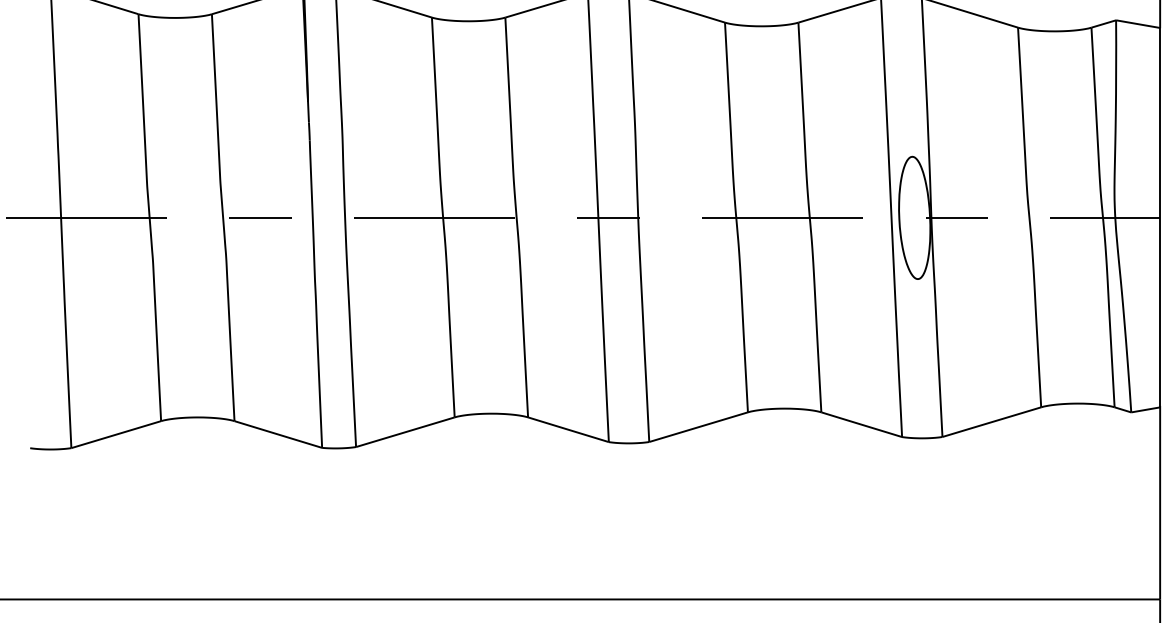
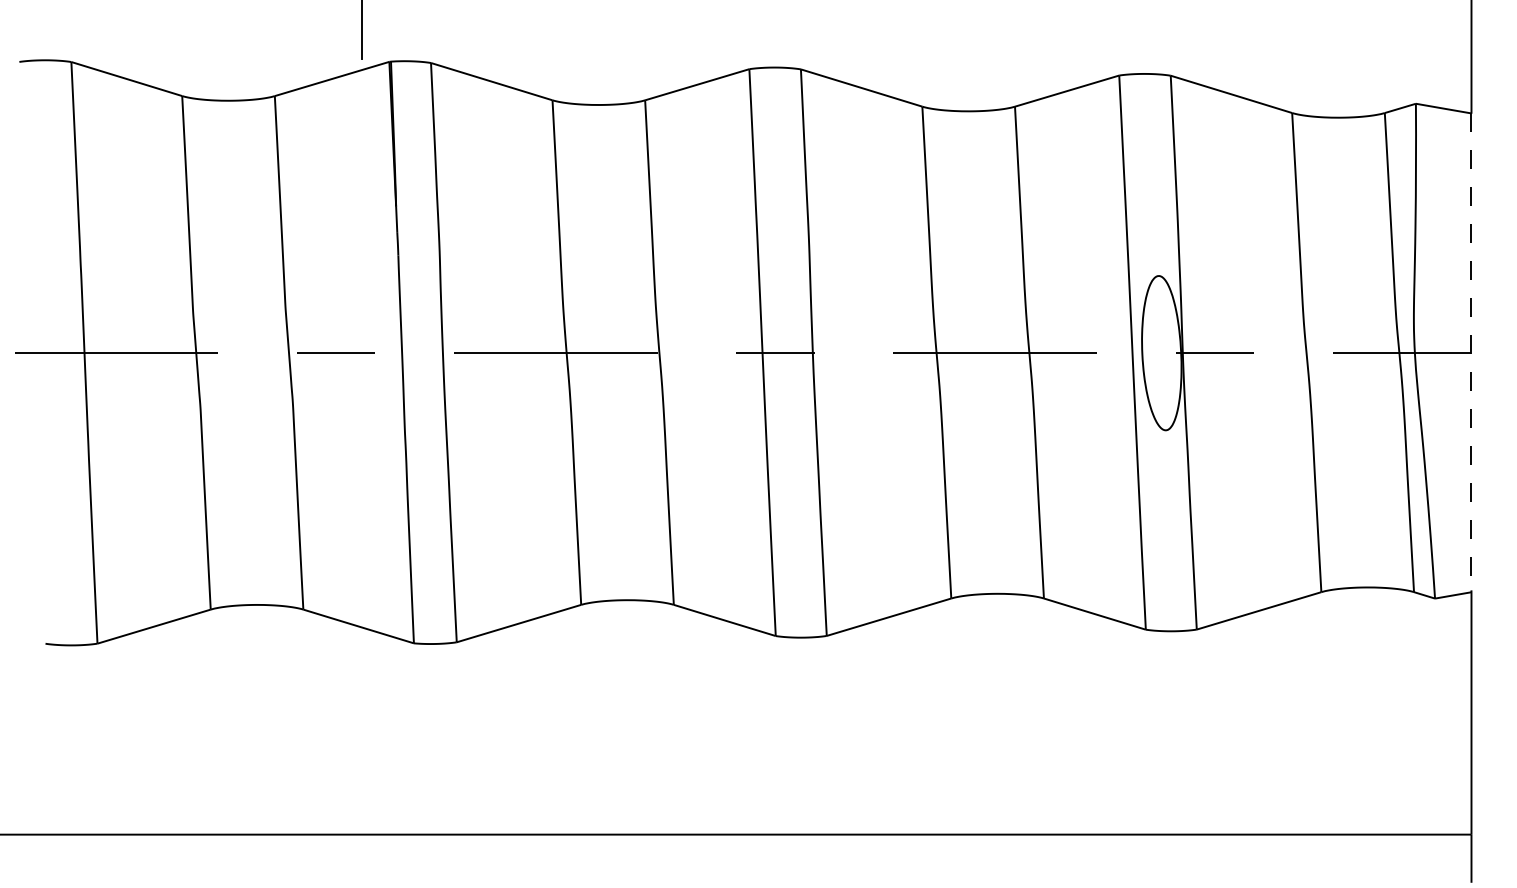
line: (1160, 218) -> (1471, 353), solid -> dashed

